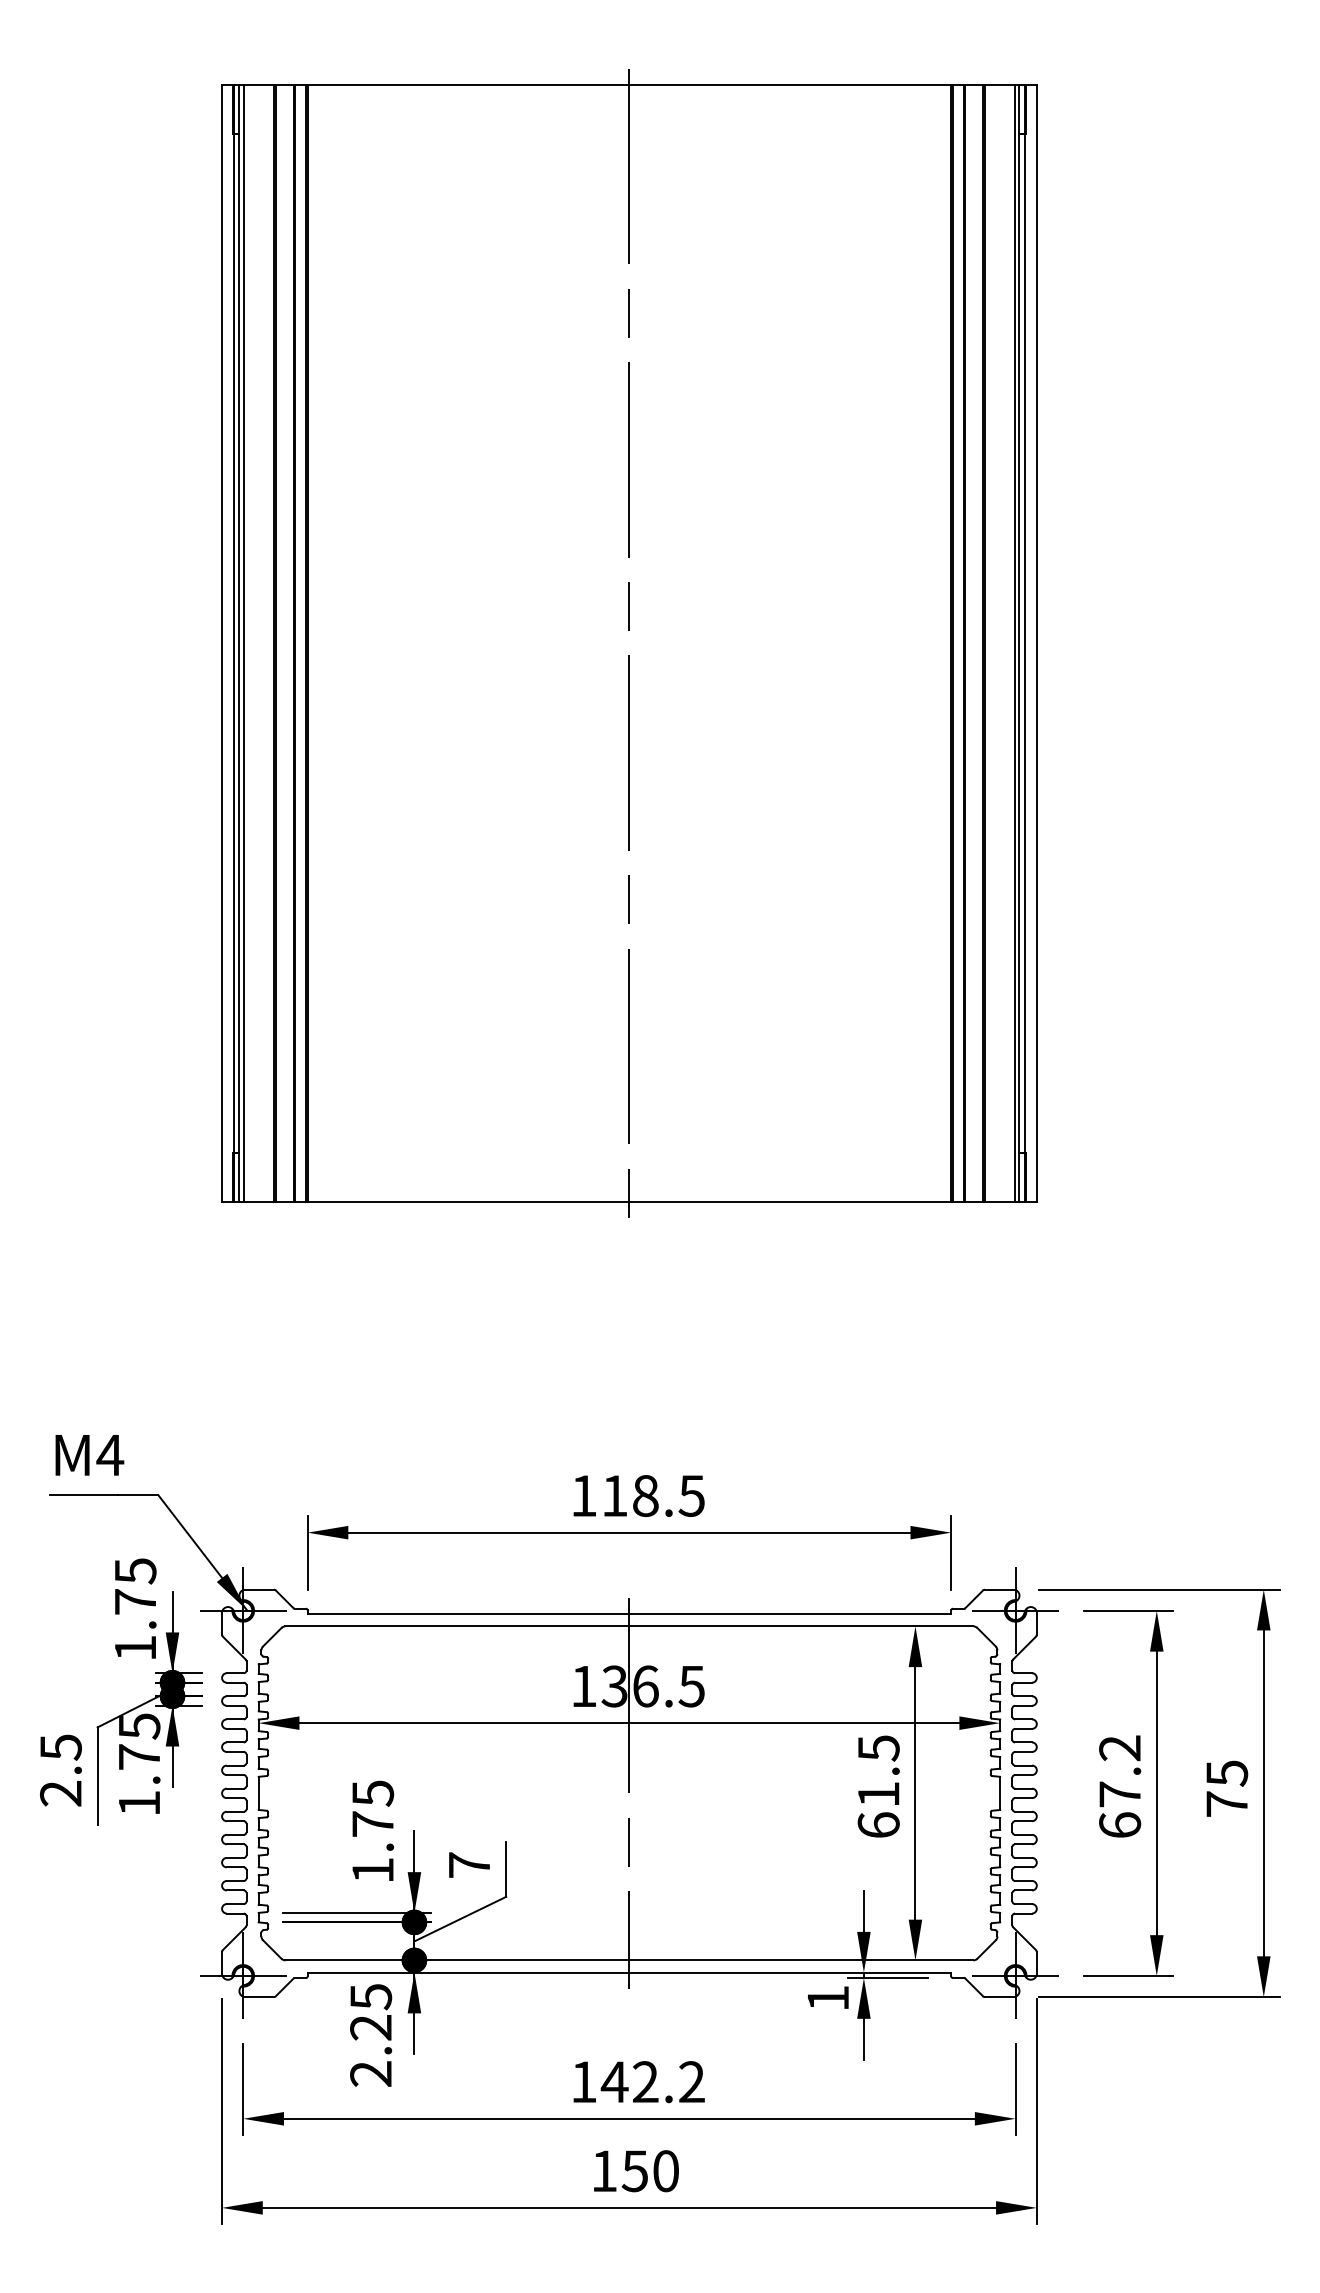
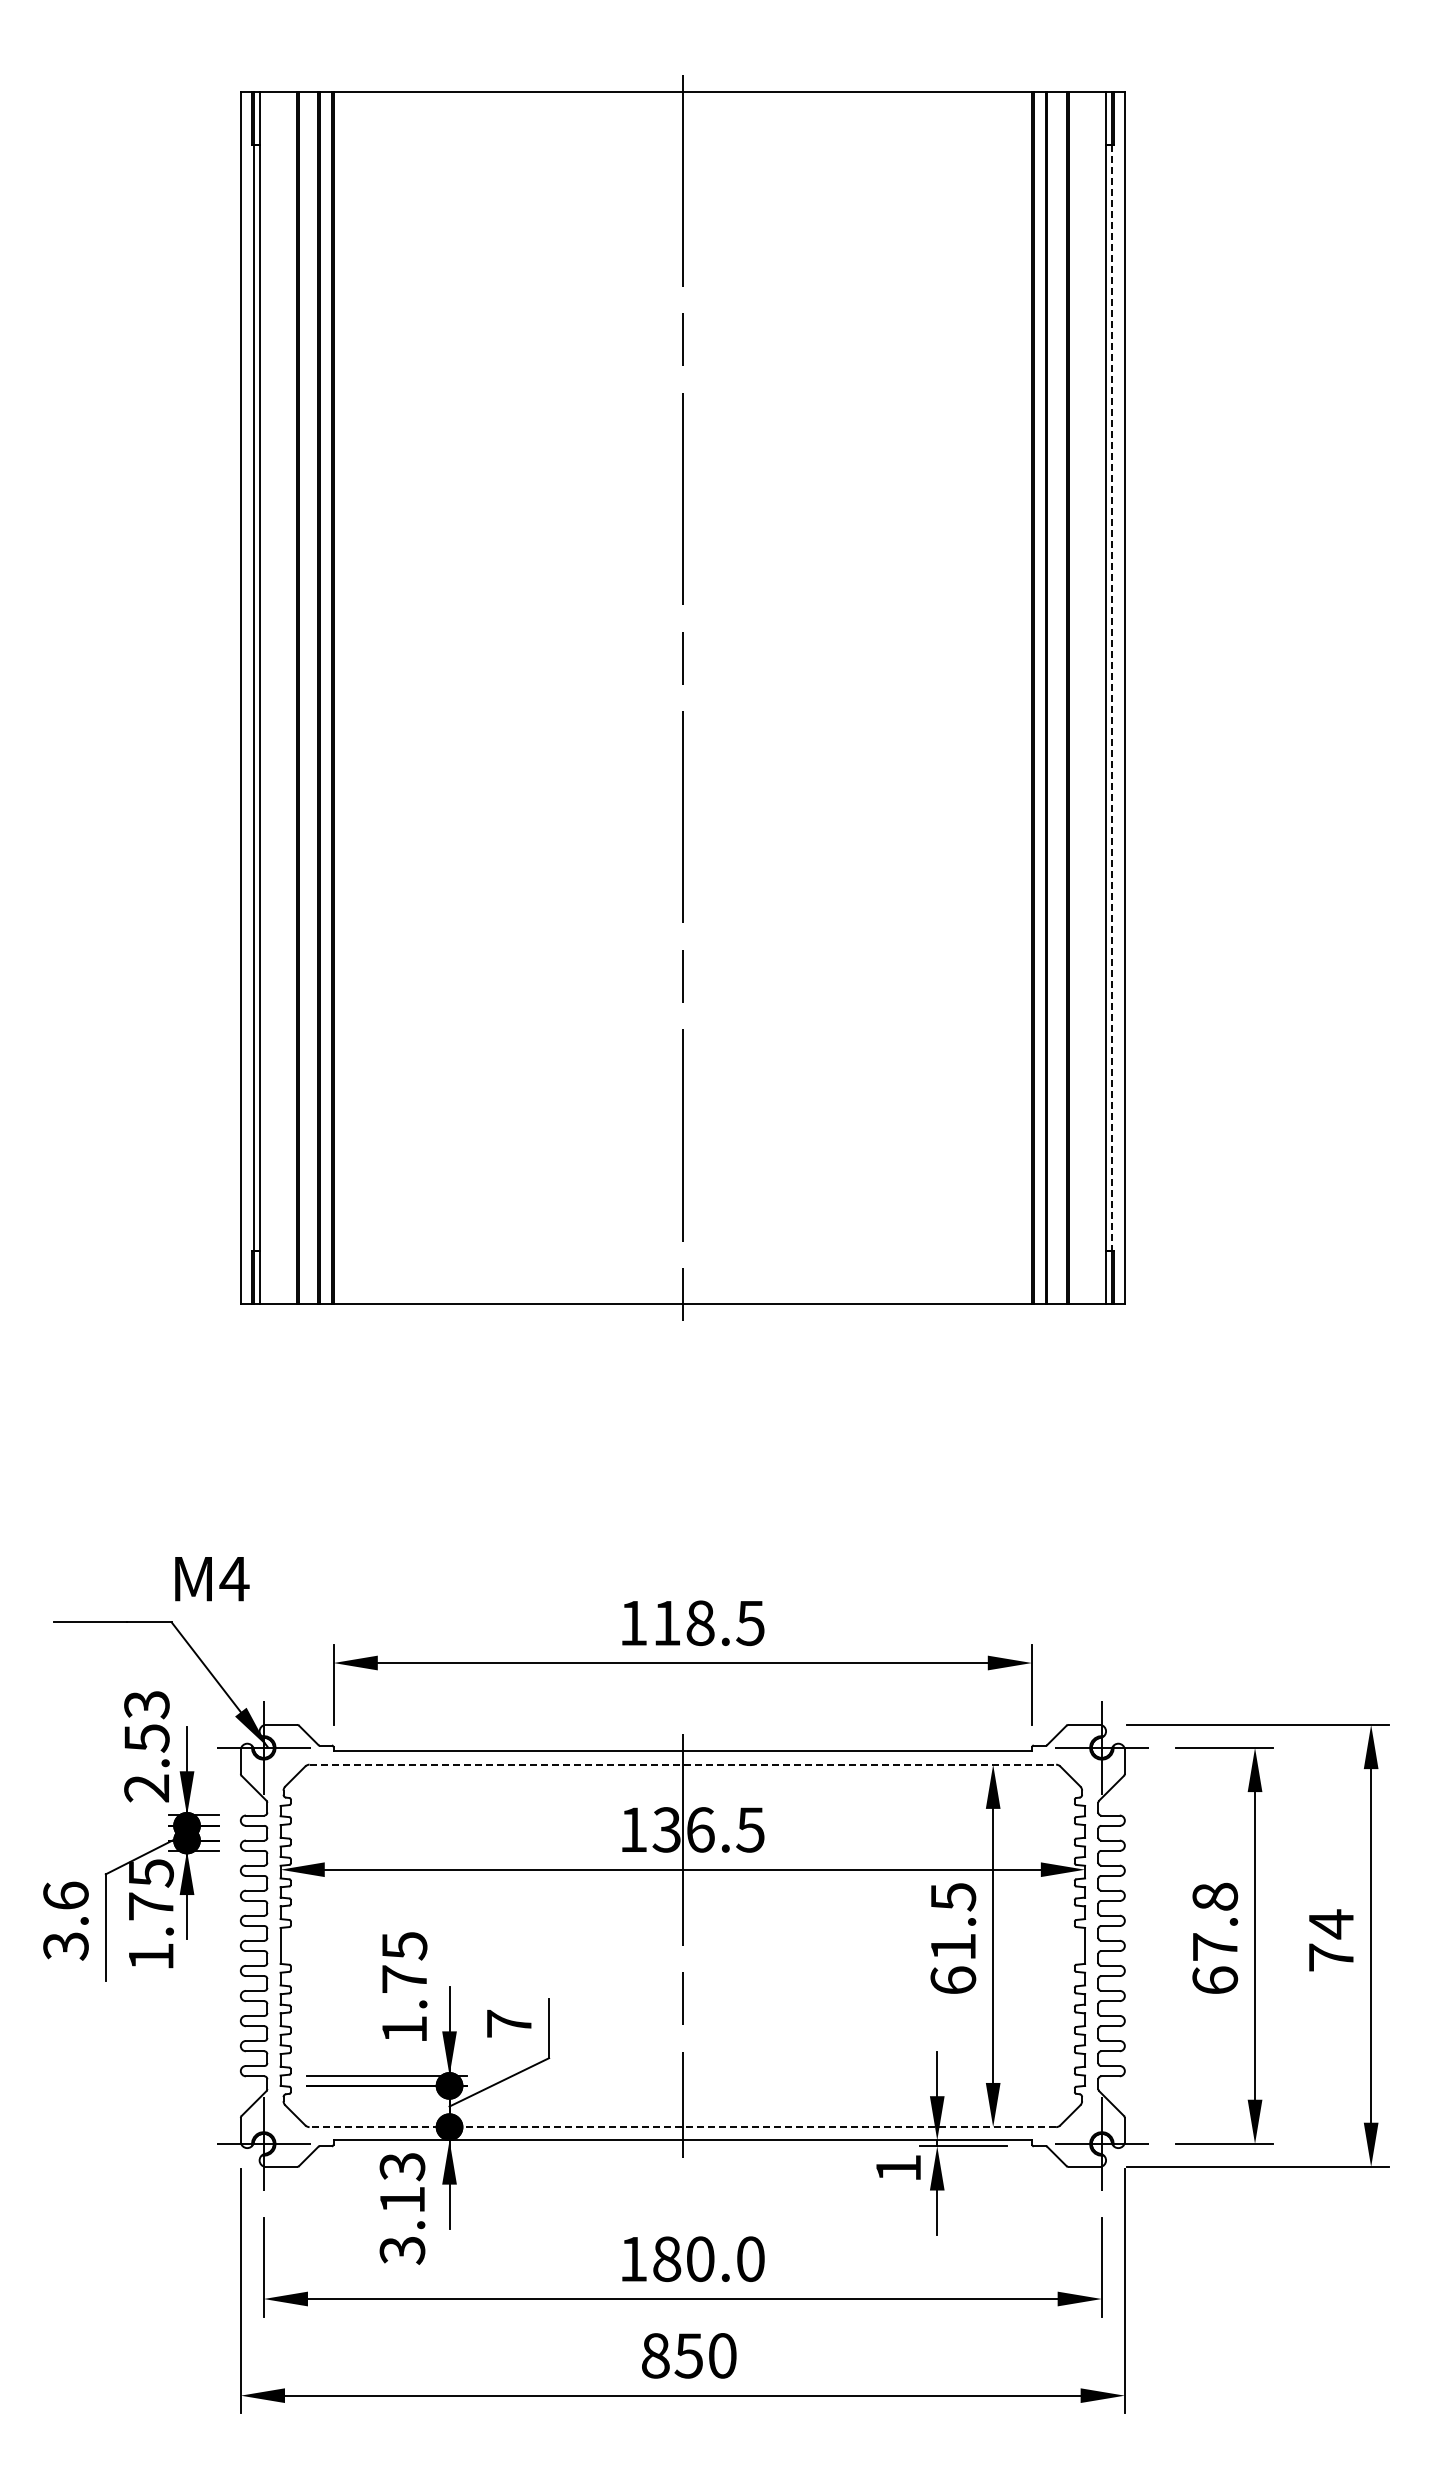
line: (244, 643) -> (265, 698), removed
line: (1014, 643) -> (1100, 698), removed
line: (1024, 643) -> (1111, 698), solid -> dashed
text: (89, 1455) -> (212, 1579), moved
text: (135, 1609) -> (146, 1746), 1.75 -> 2.53
line: (630, 1626) -> (683, 1764), solid -> dashed
text: (1120, 1747) -> (1215, 1896), 67.2 -> 67.8
text: (60, 1769) -> (65, 1920), 2.5 -> 3.6
text: (1227, 1773) -> (1331, 1924), 75 -> 74
line: (629, 1960) -> (682, 2127), solid -> dashed
text: (371, 2035) -> (402, 2208), 2.25 -> 3.13
text: (652, 2082) -> (707, 2259), 142.2 -> 180.0
text: (604, 2170) -> (655, 2355), 150 -> 850

